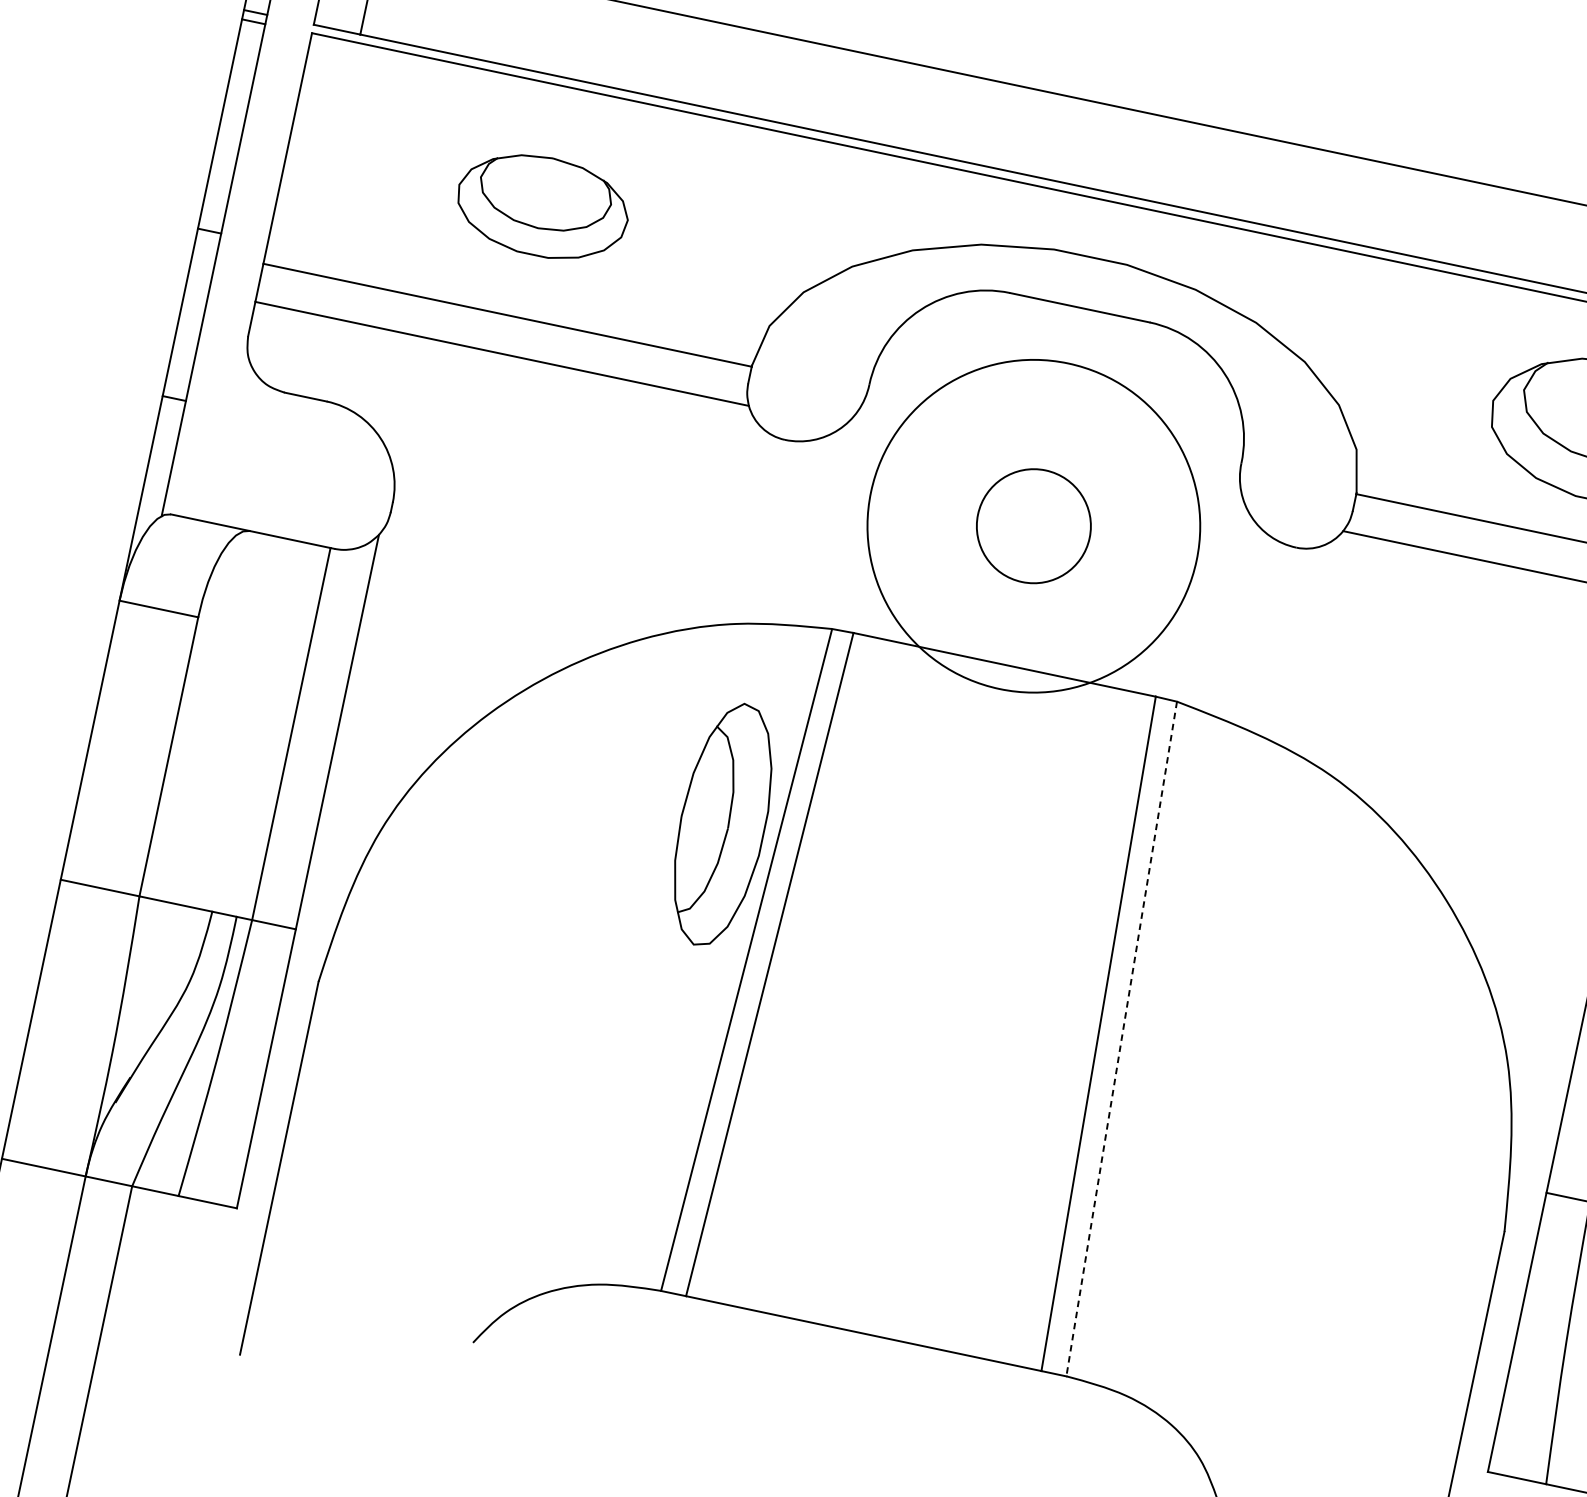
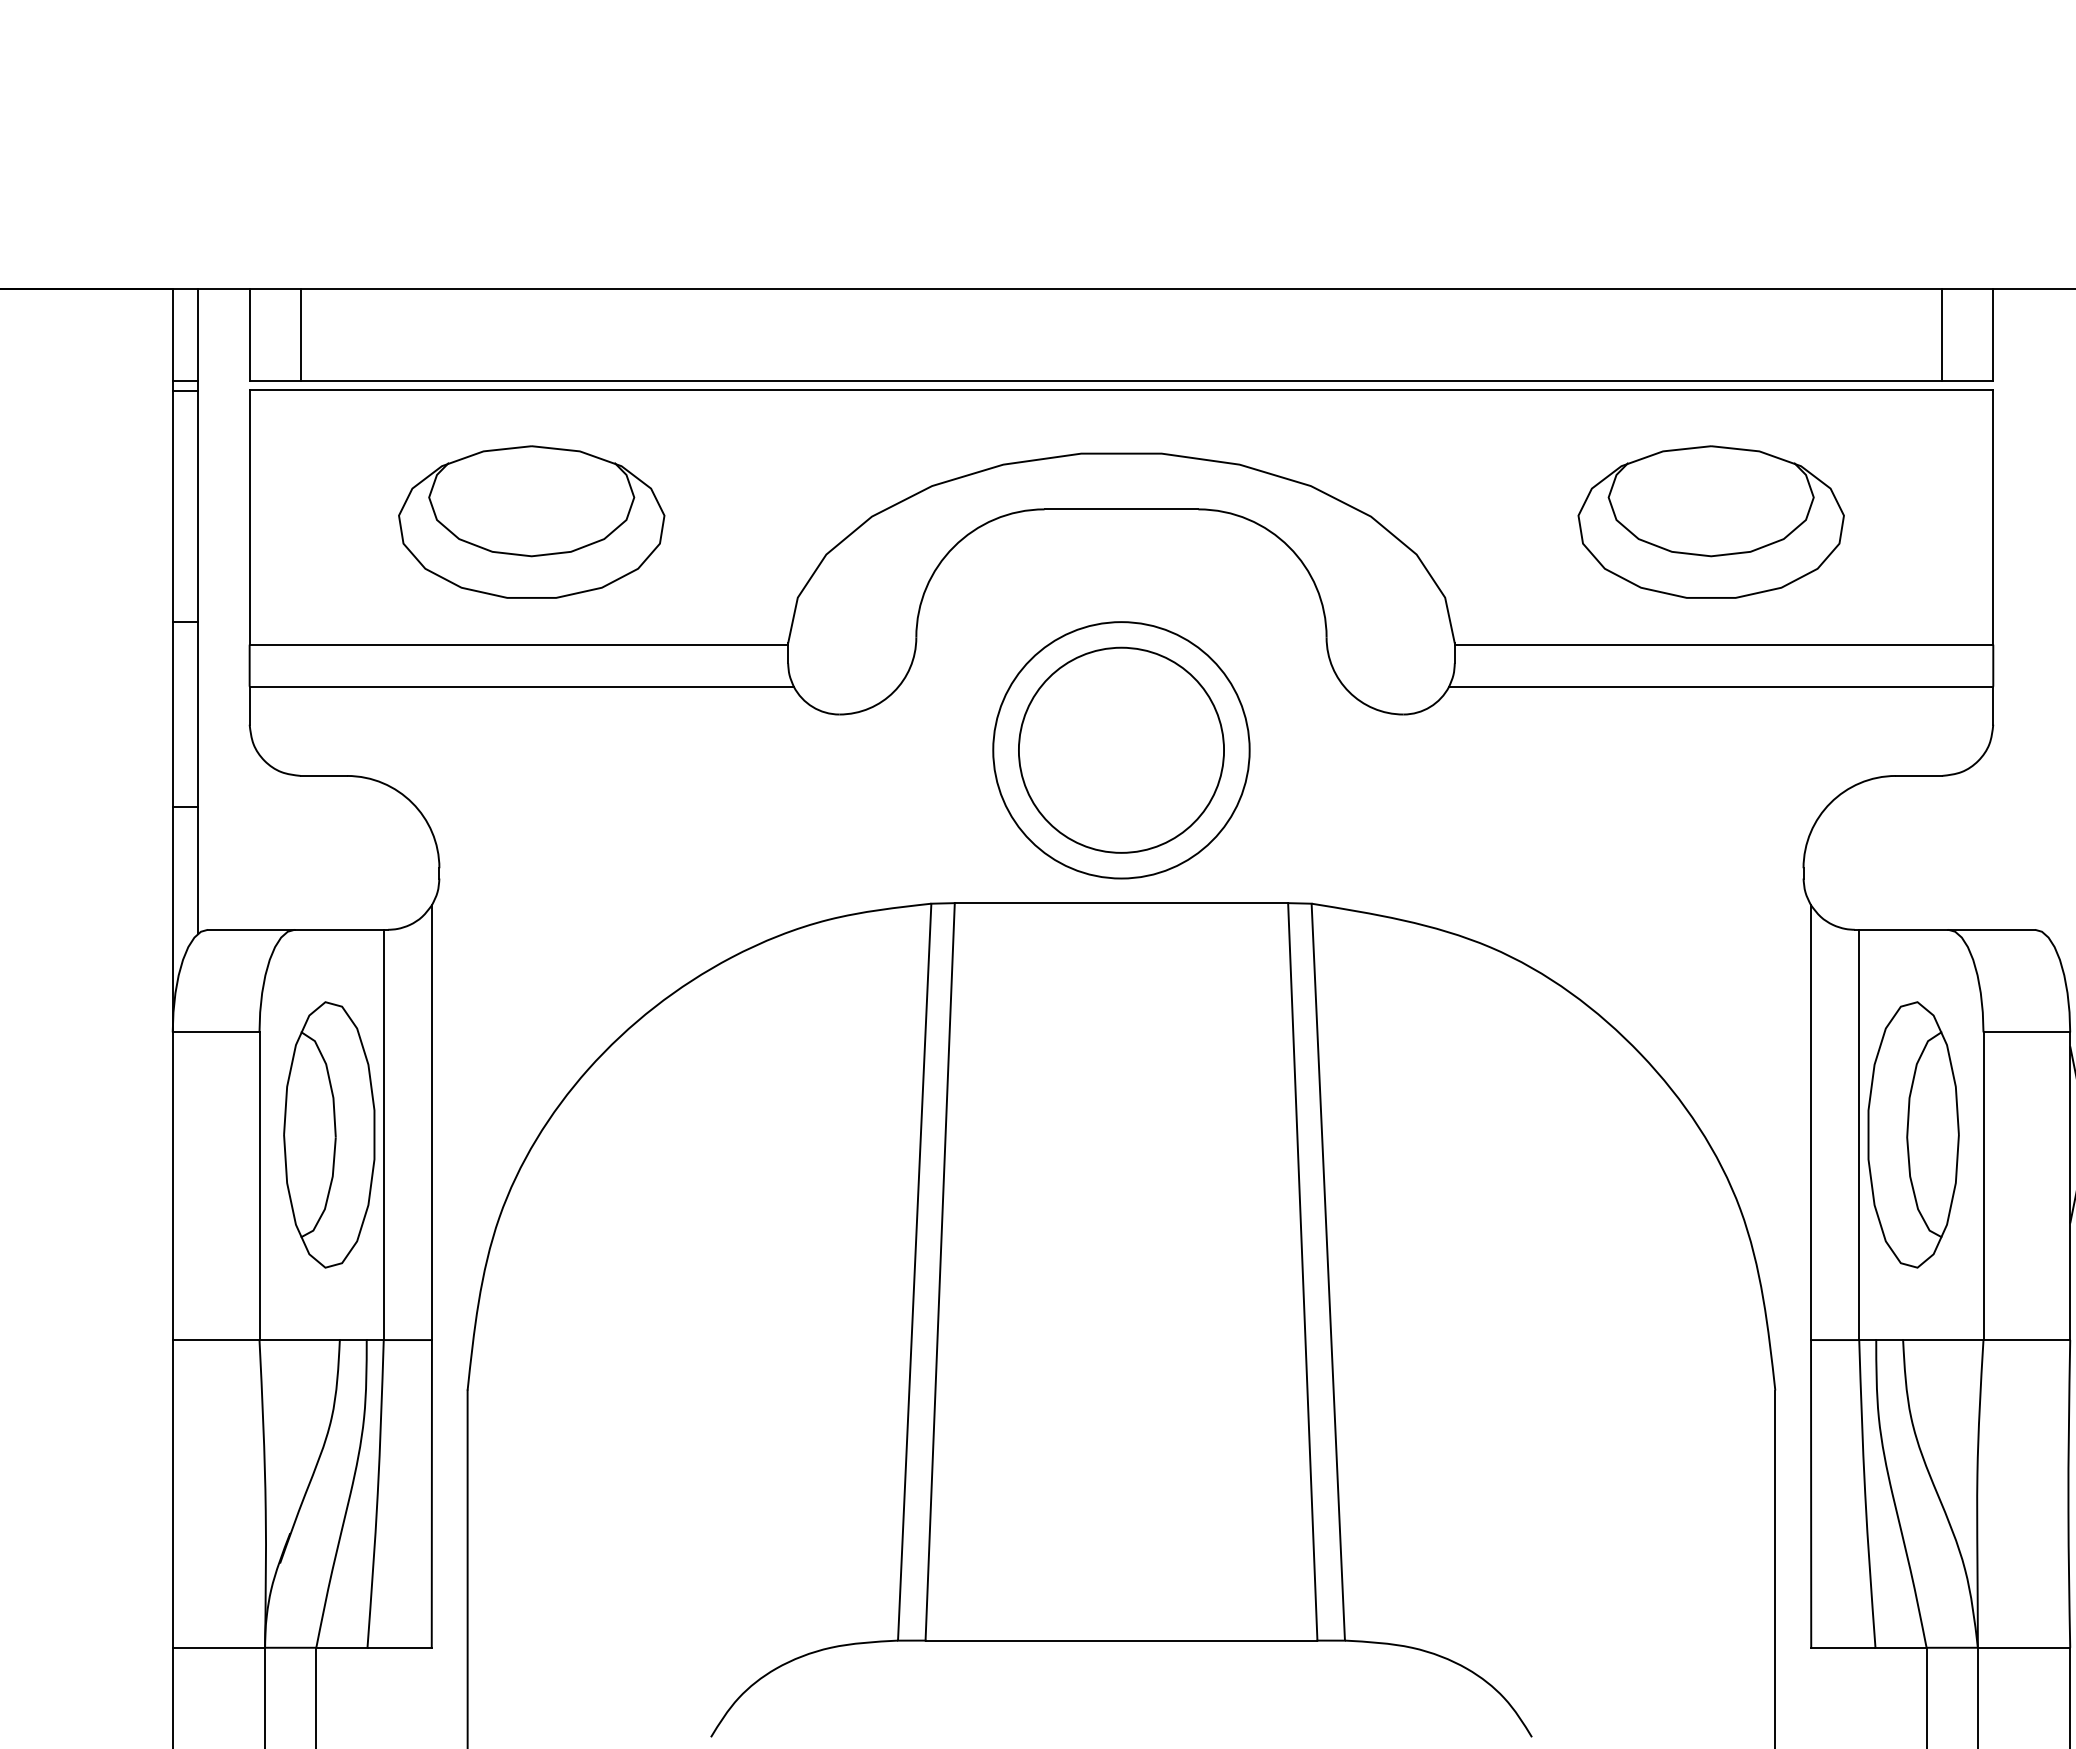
part: (542, 205) -> (531, 521), size x1.43
circle: (1034, 525) -> (1121, 749), size x1.67
circle: (1033, 526) -> (1121, 750), size x0.71
part: (722, 824) -> (329, 1134), moved
line: (1121, 1039) -> (1328, 1272), dashed -> solid

